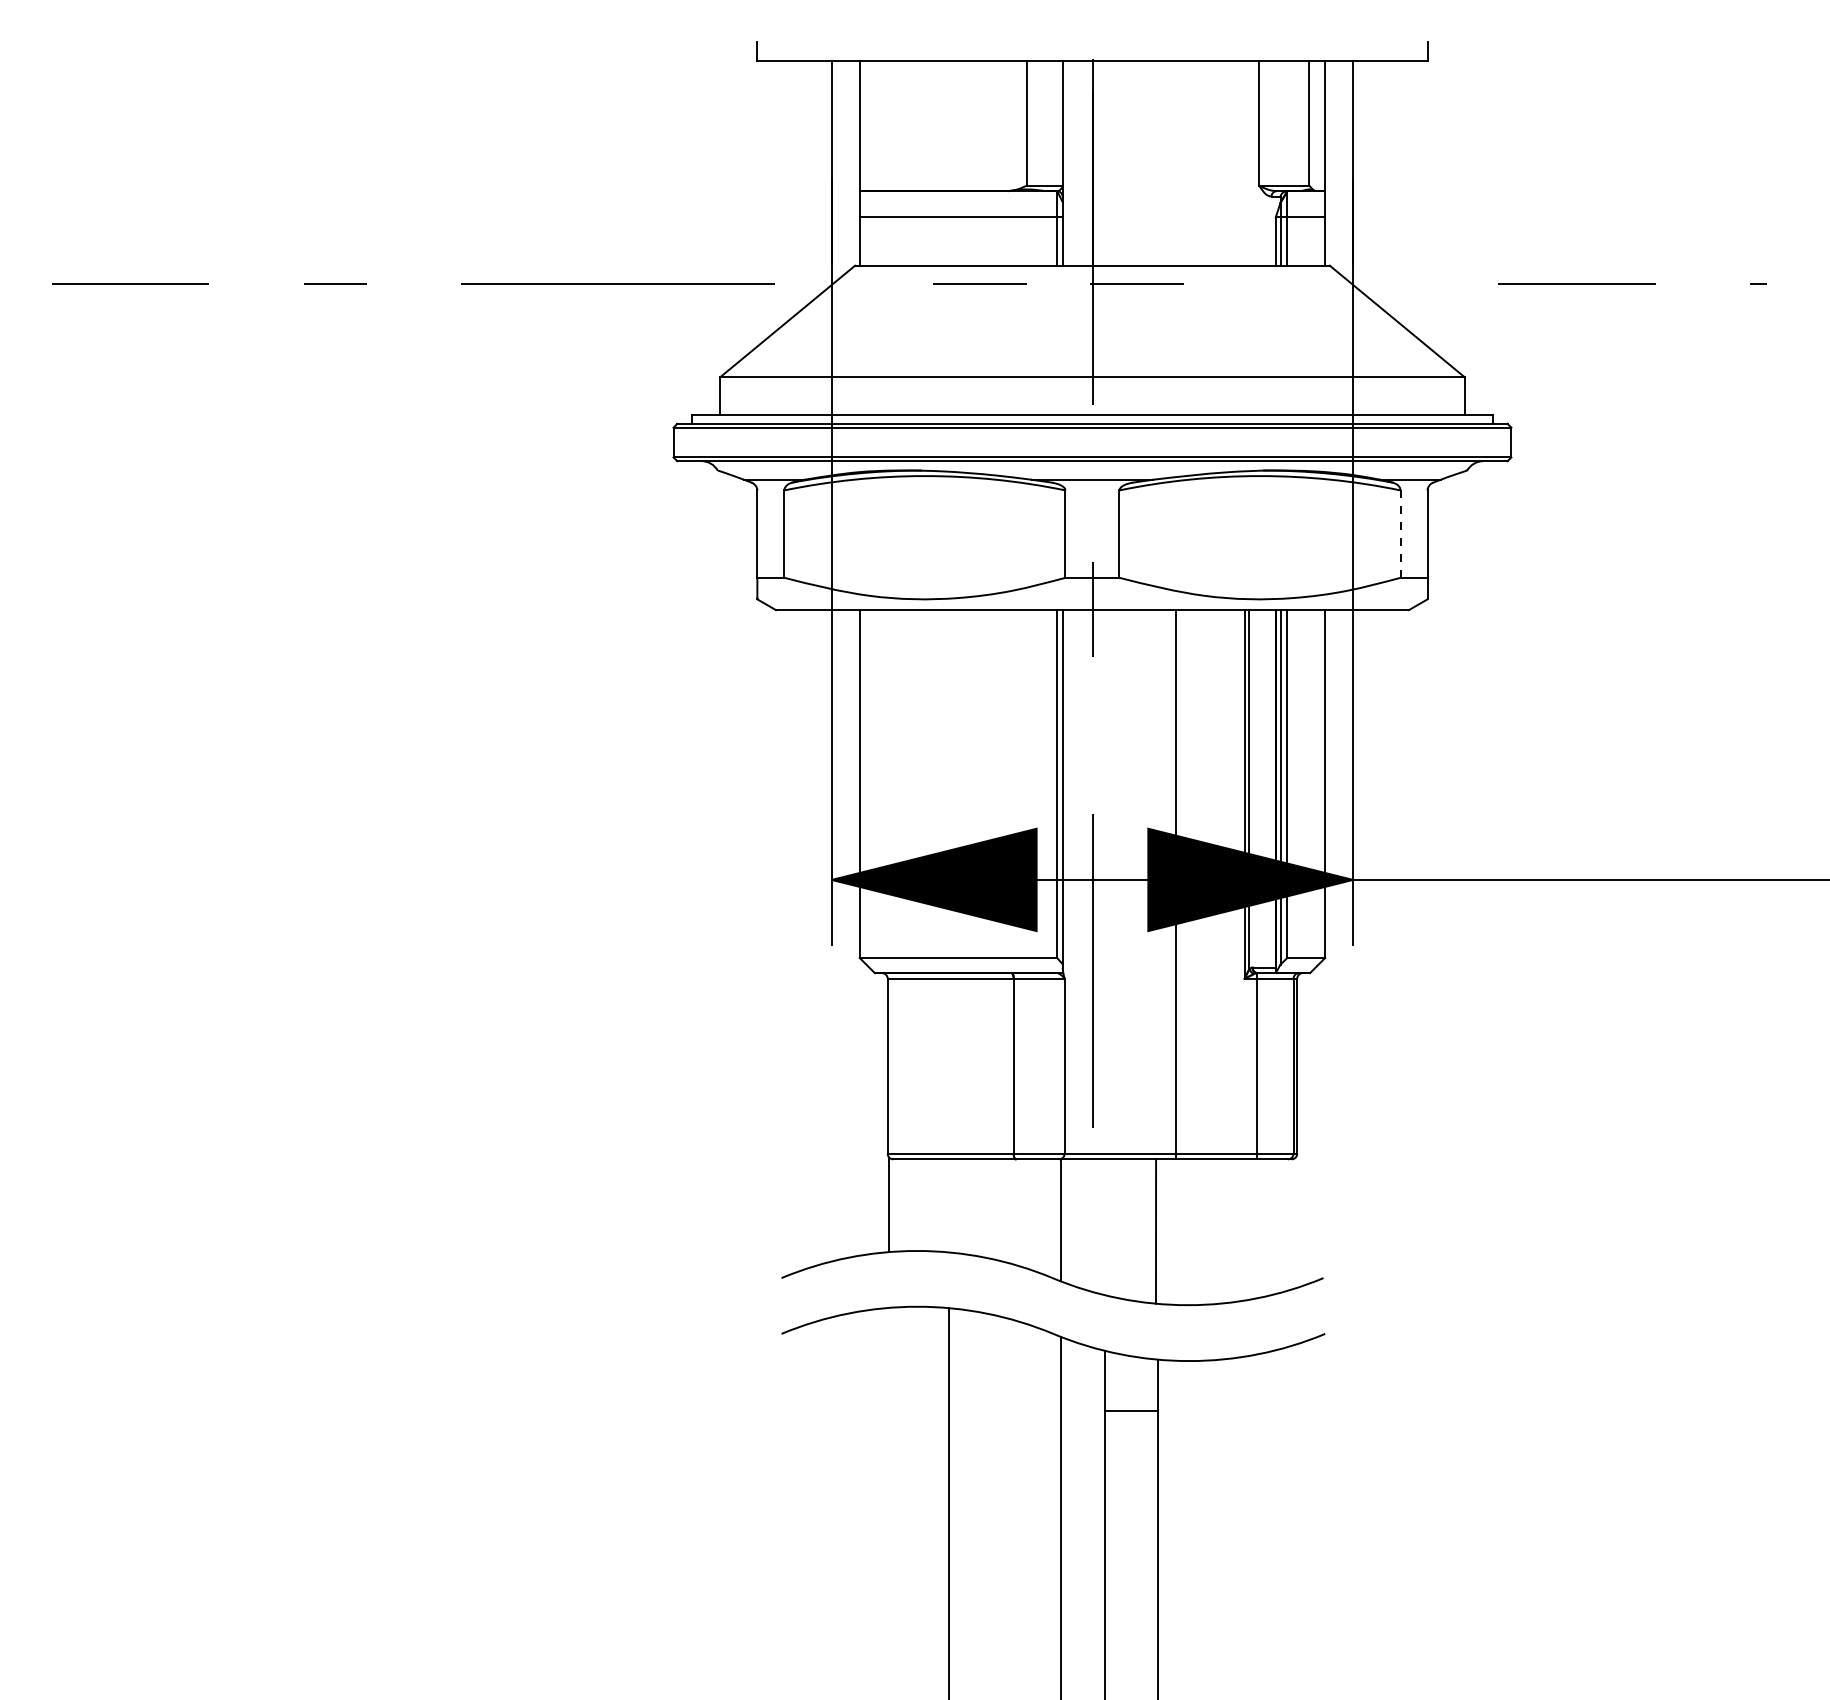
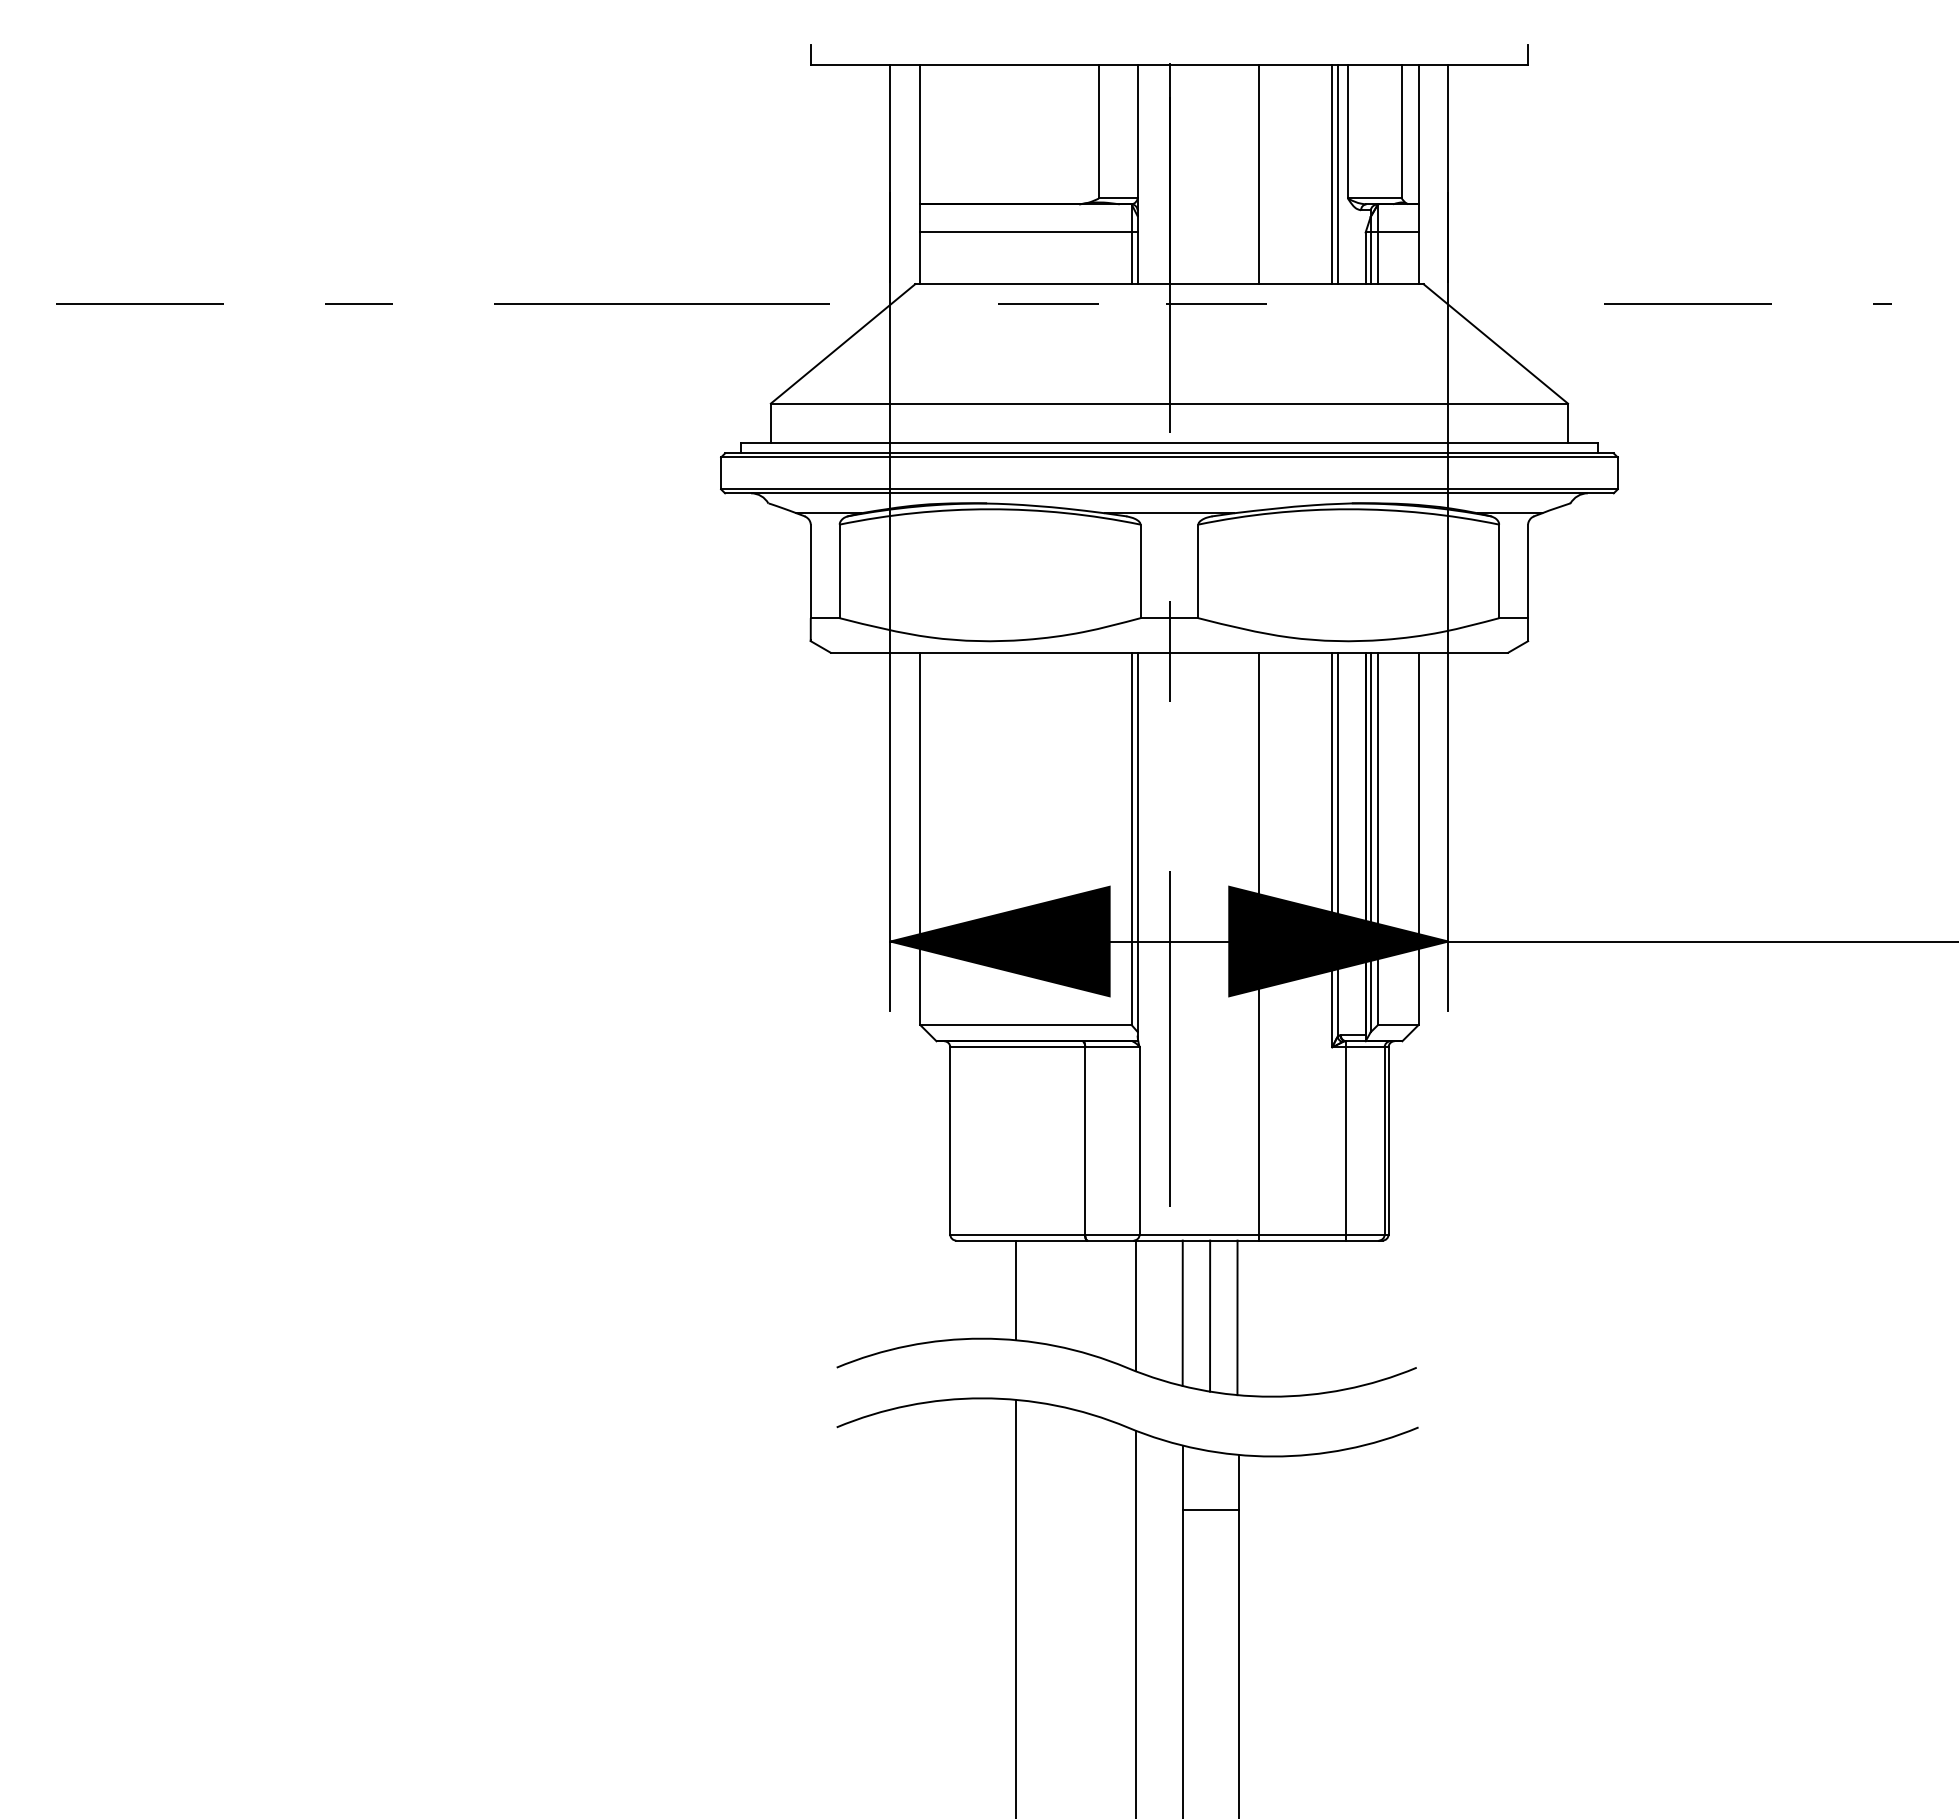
line: (1176, 163) -> (1259, 174), added
line: (1244, 163) -> (1332, 174), added
line: (1249, 163) -> (1337, 174), added
line: (1400, 534) -> (1499, 571), dashed -> solid
line: (889, 1205) -> (1016, 1290), moved
line: (1104, 1227) -> (1182, 1313), added
line: (1130, 1229) -> (1210, 1315), added

